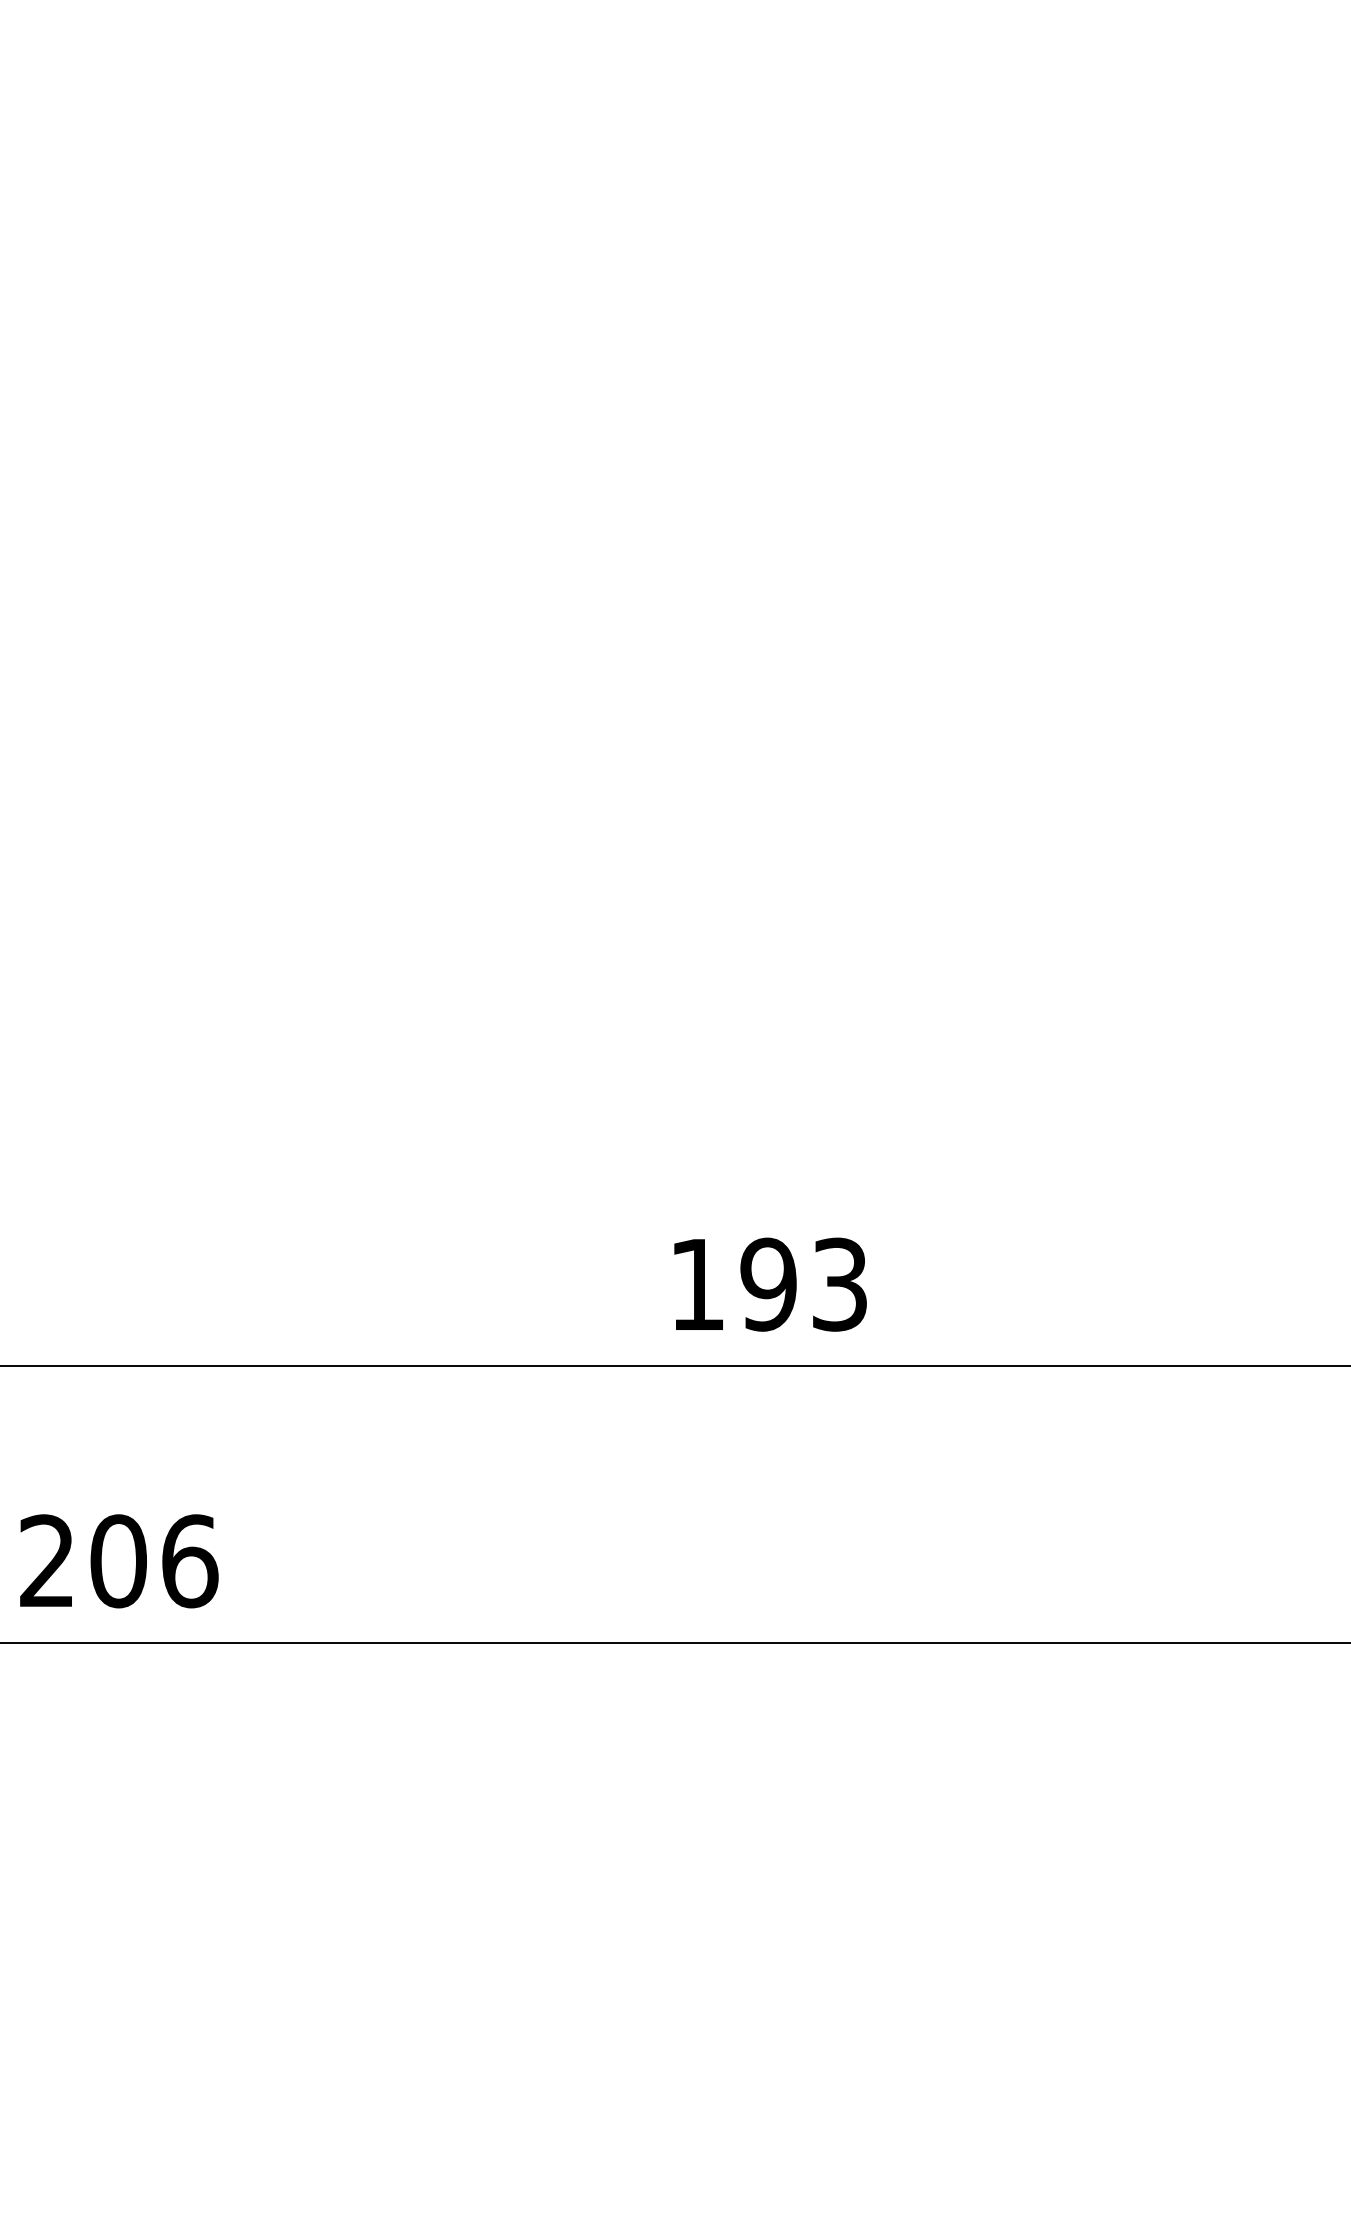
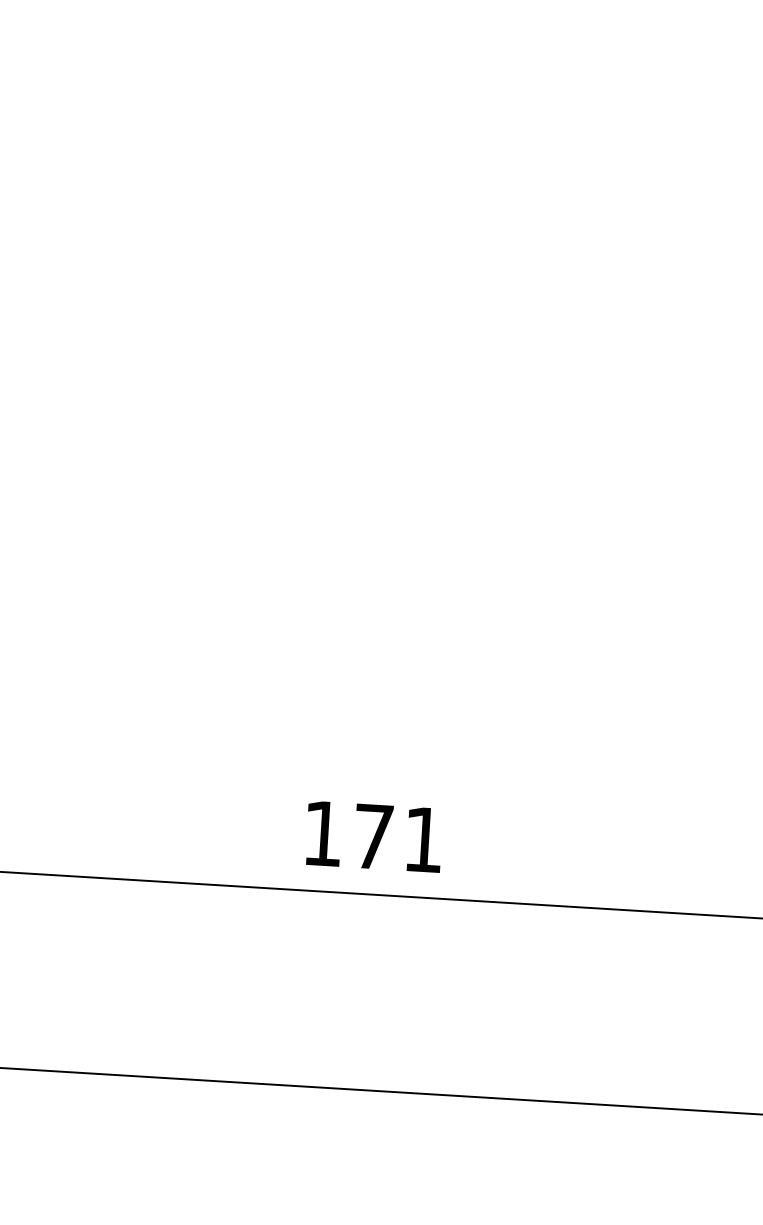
text: (803, 1284) -> (397, 838), 193 -> 171

